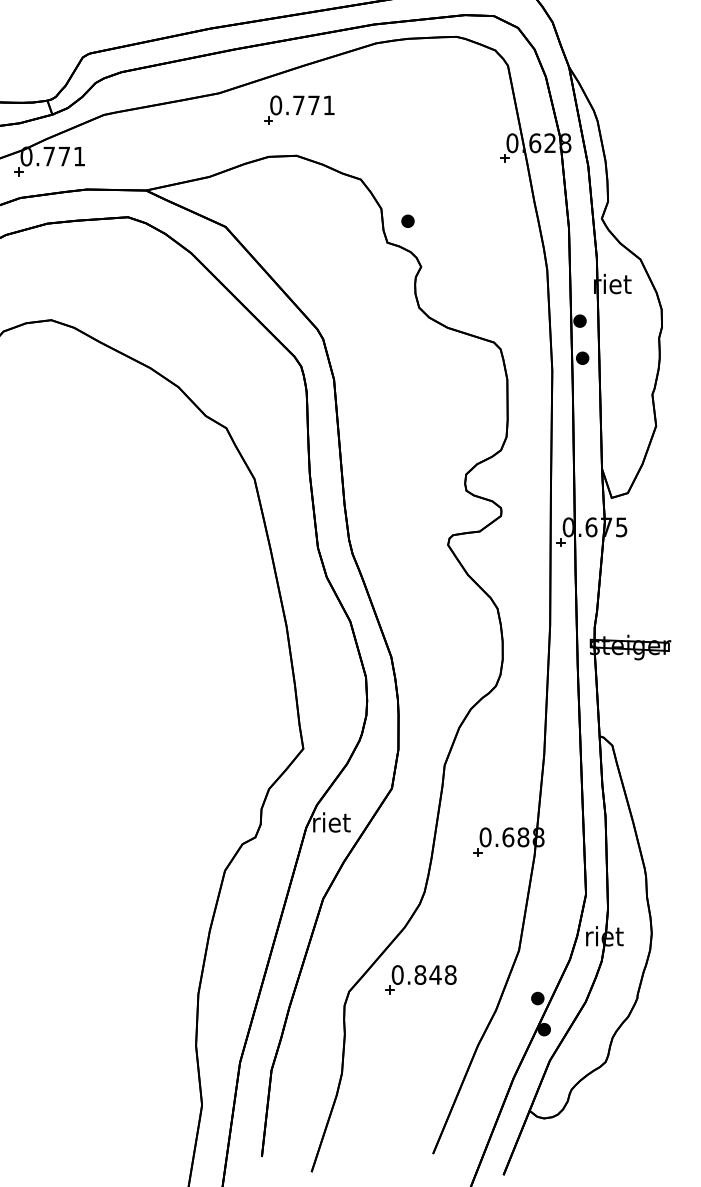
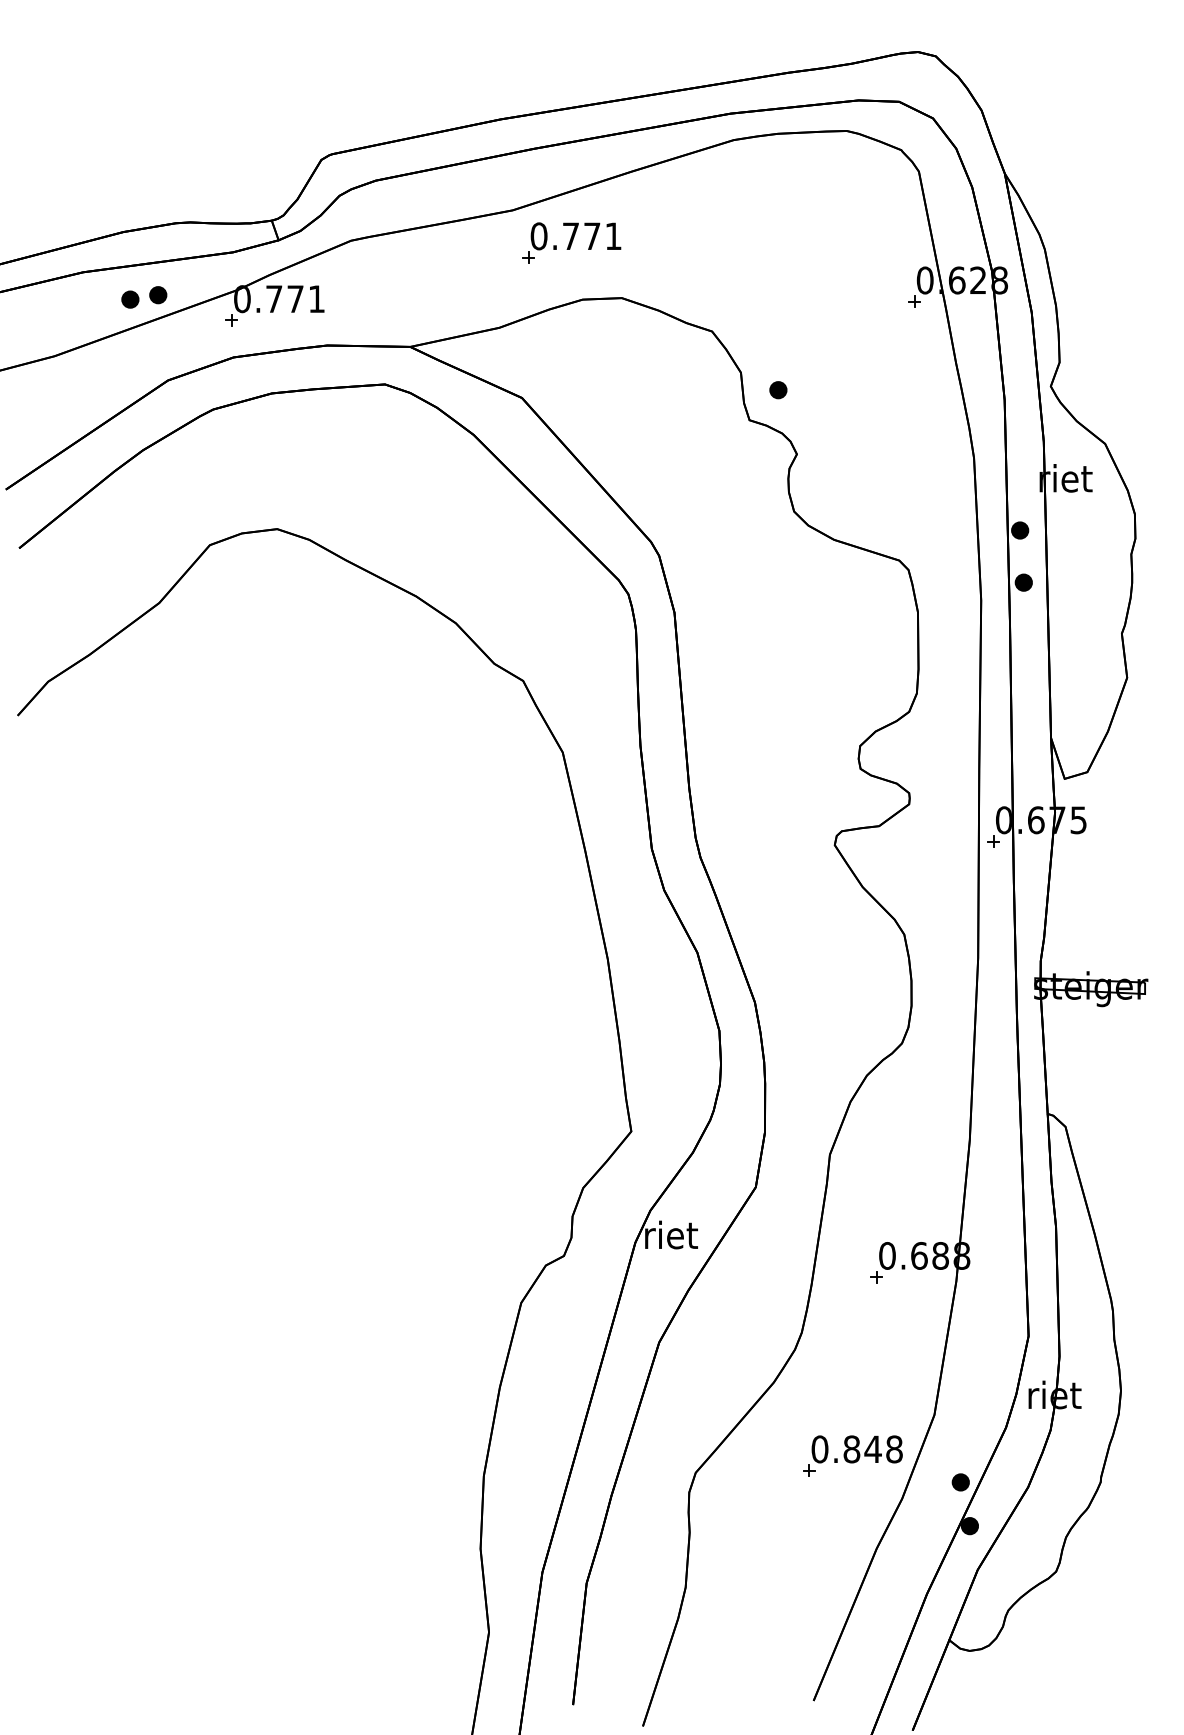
part: (299, 109) -> (571, 242), moved
part: (420, 979) -> (852, 1455), moved

